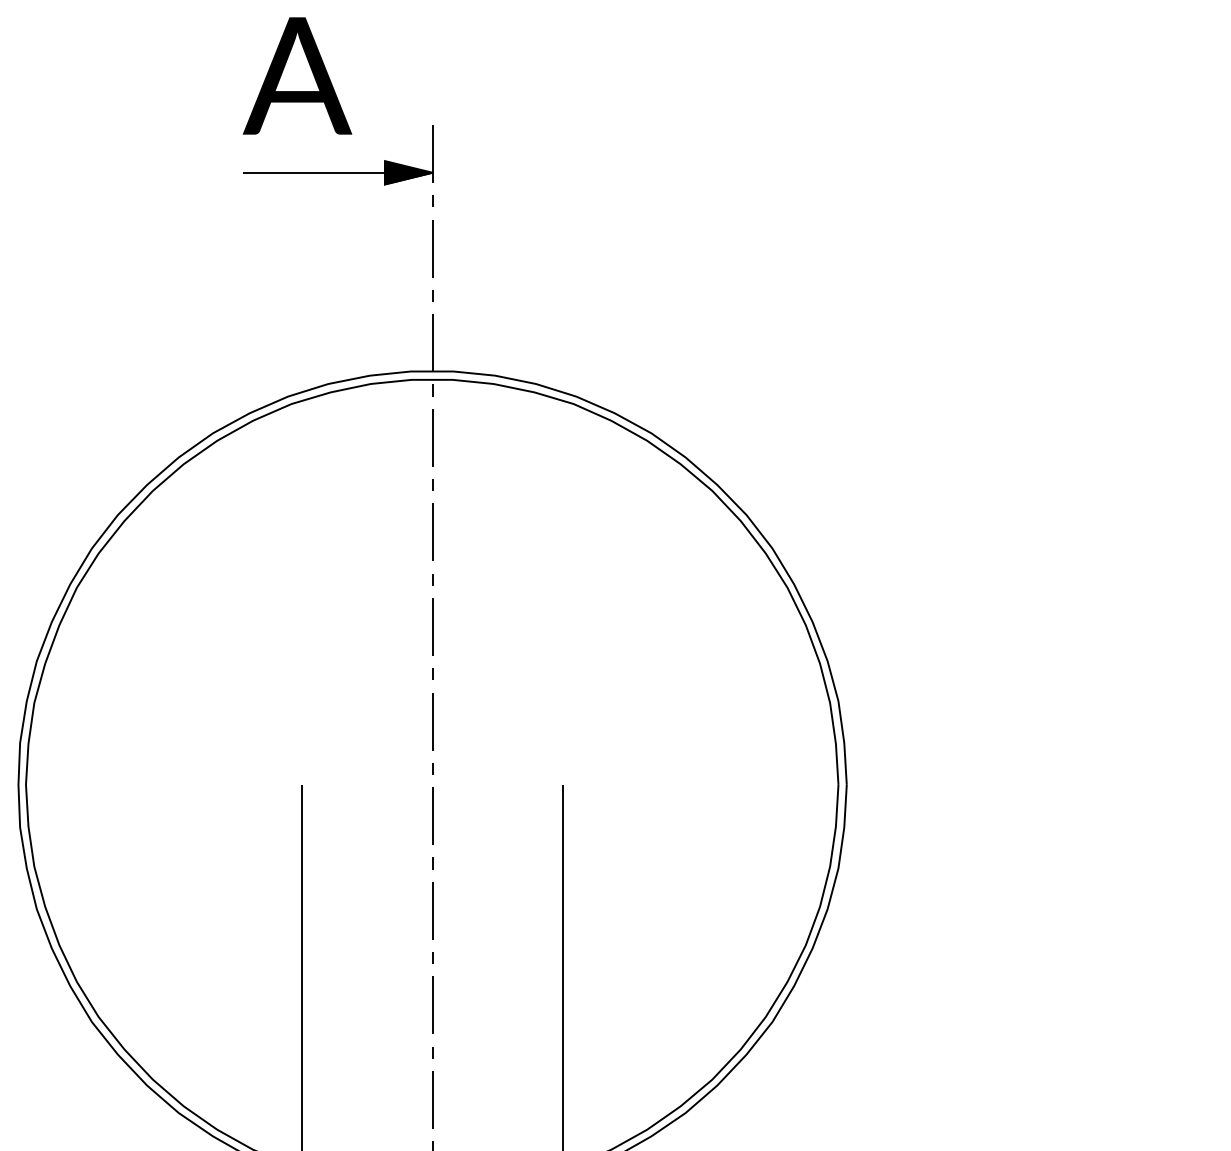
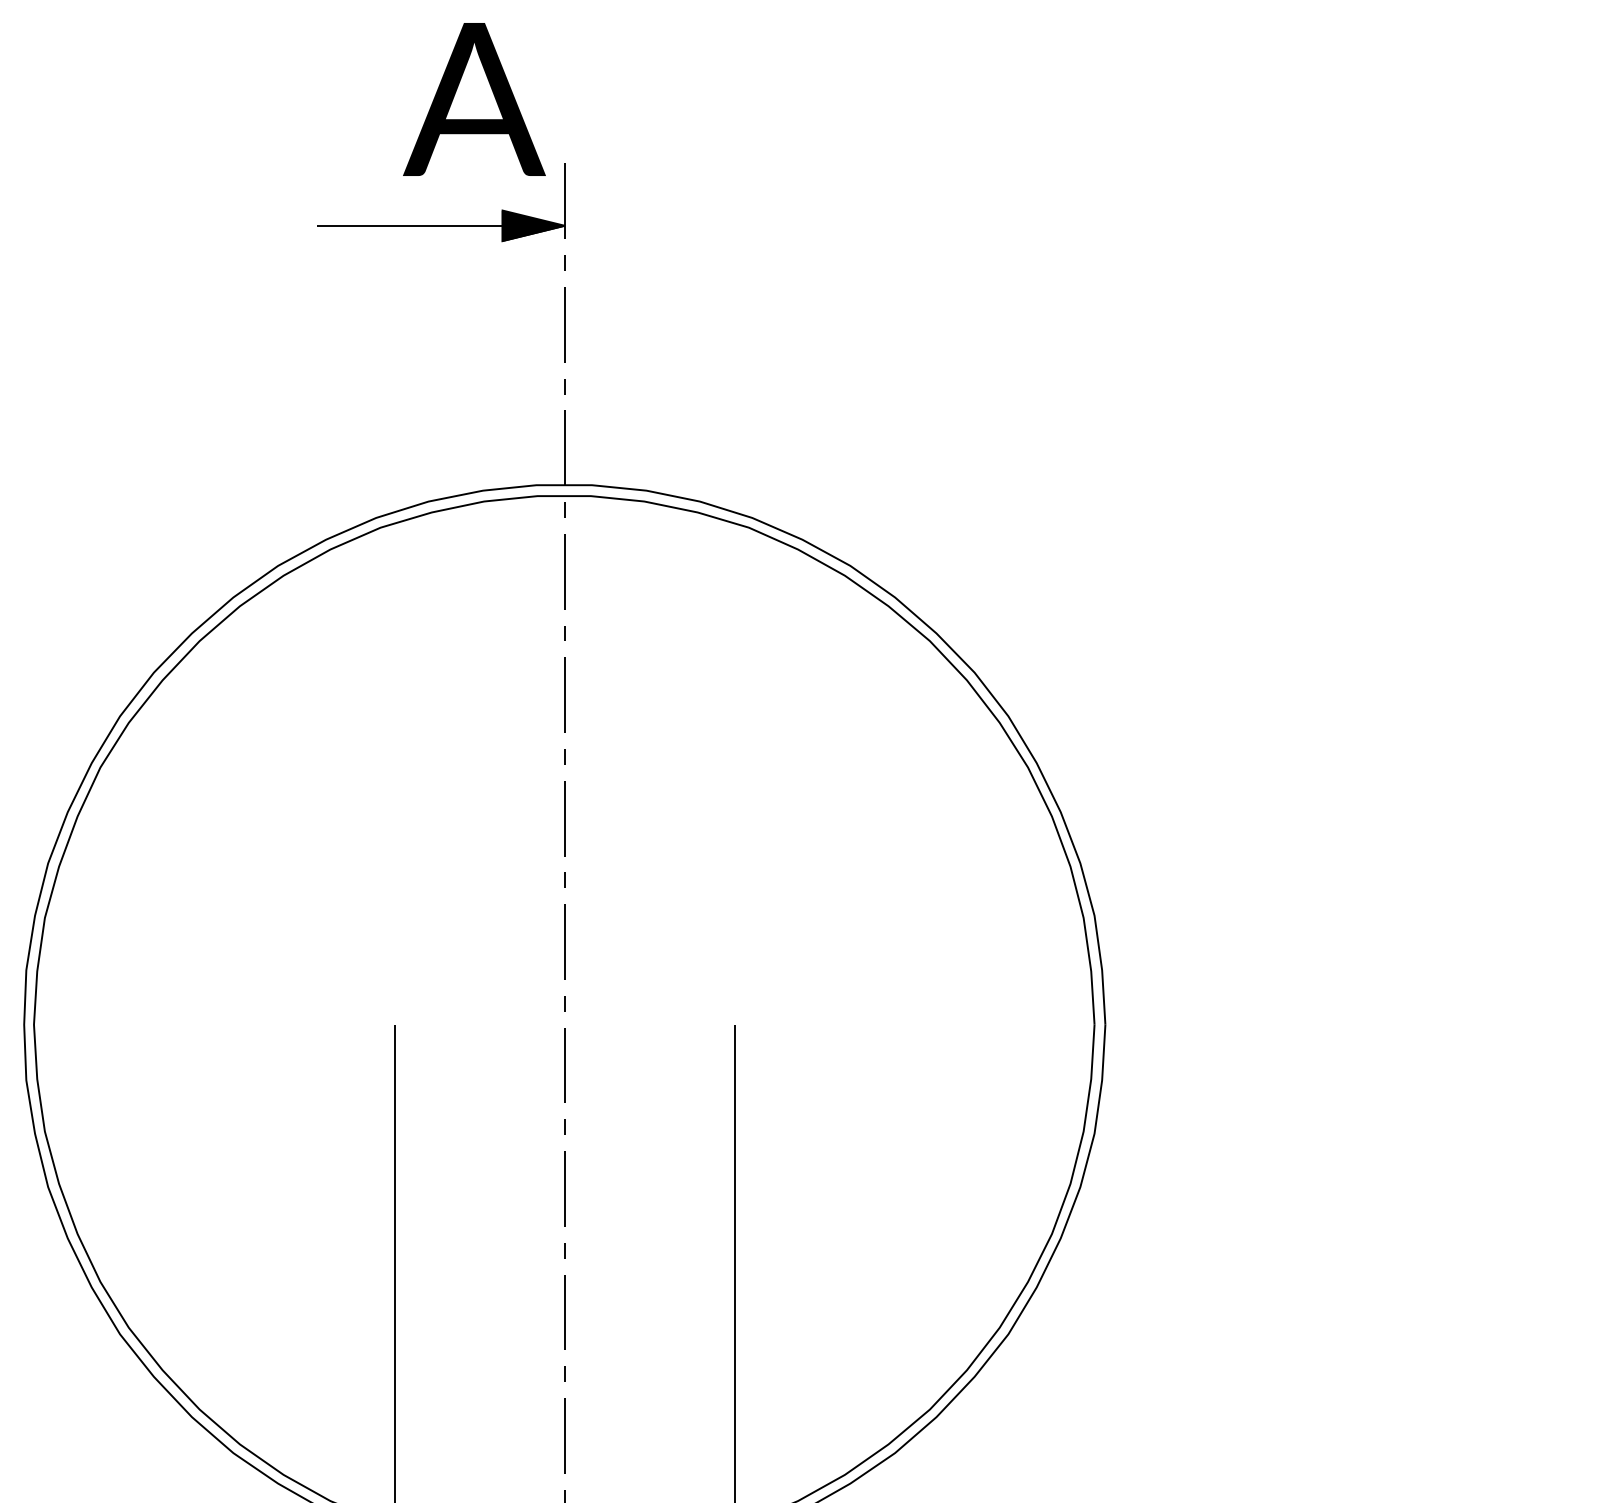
text: (297, 76) -> (474, 99), moved

